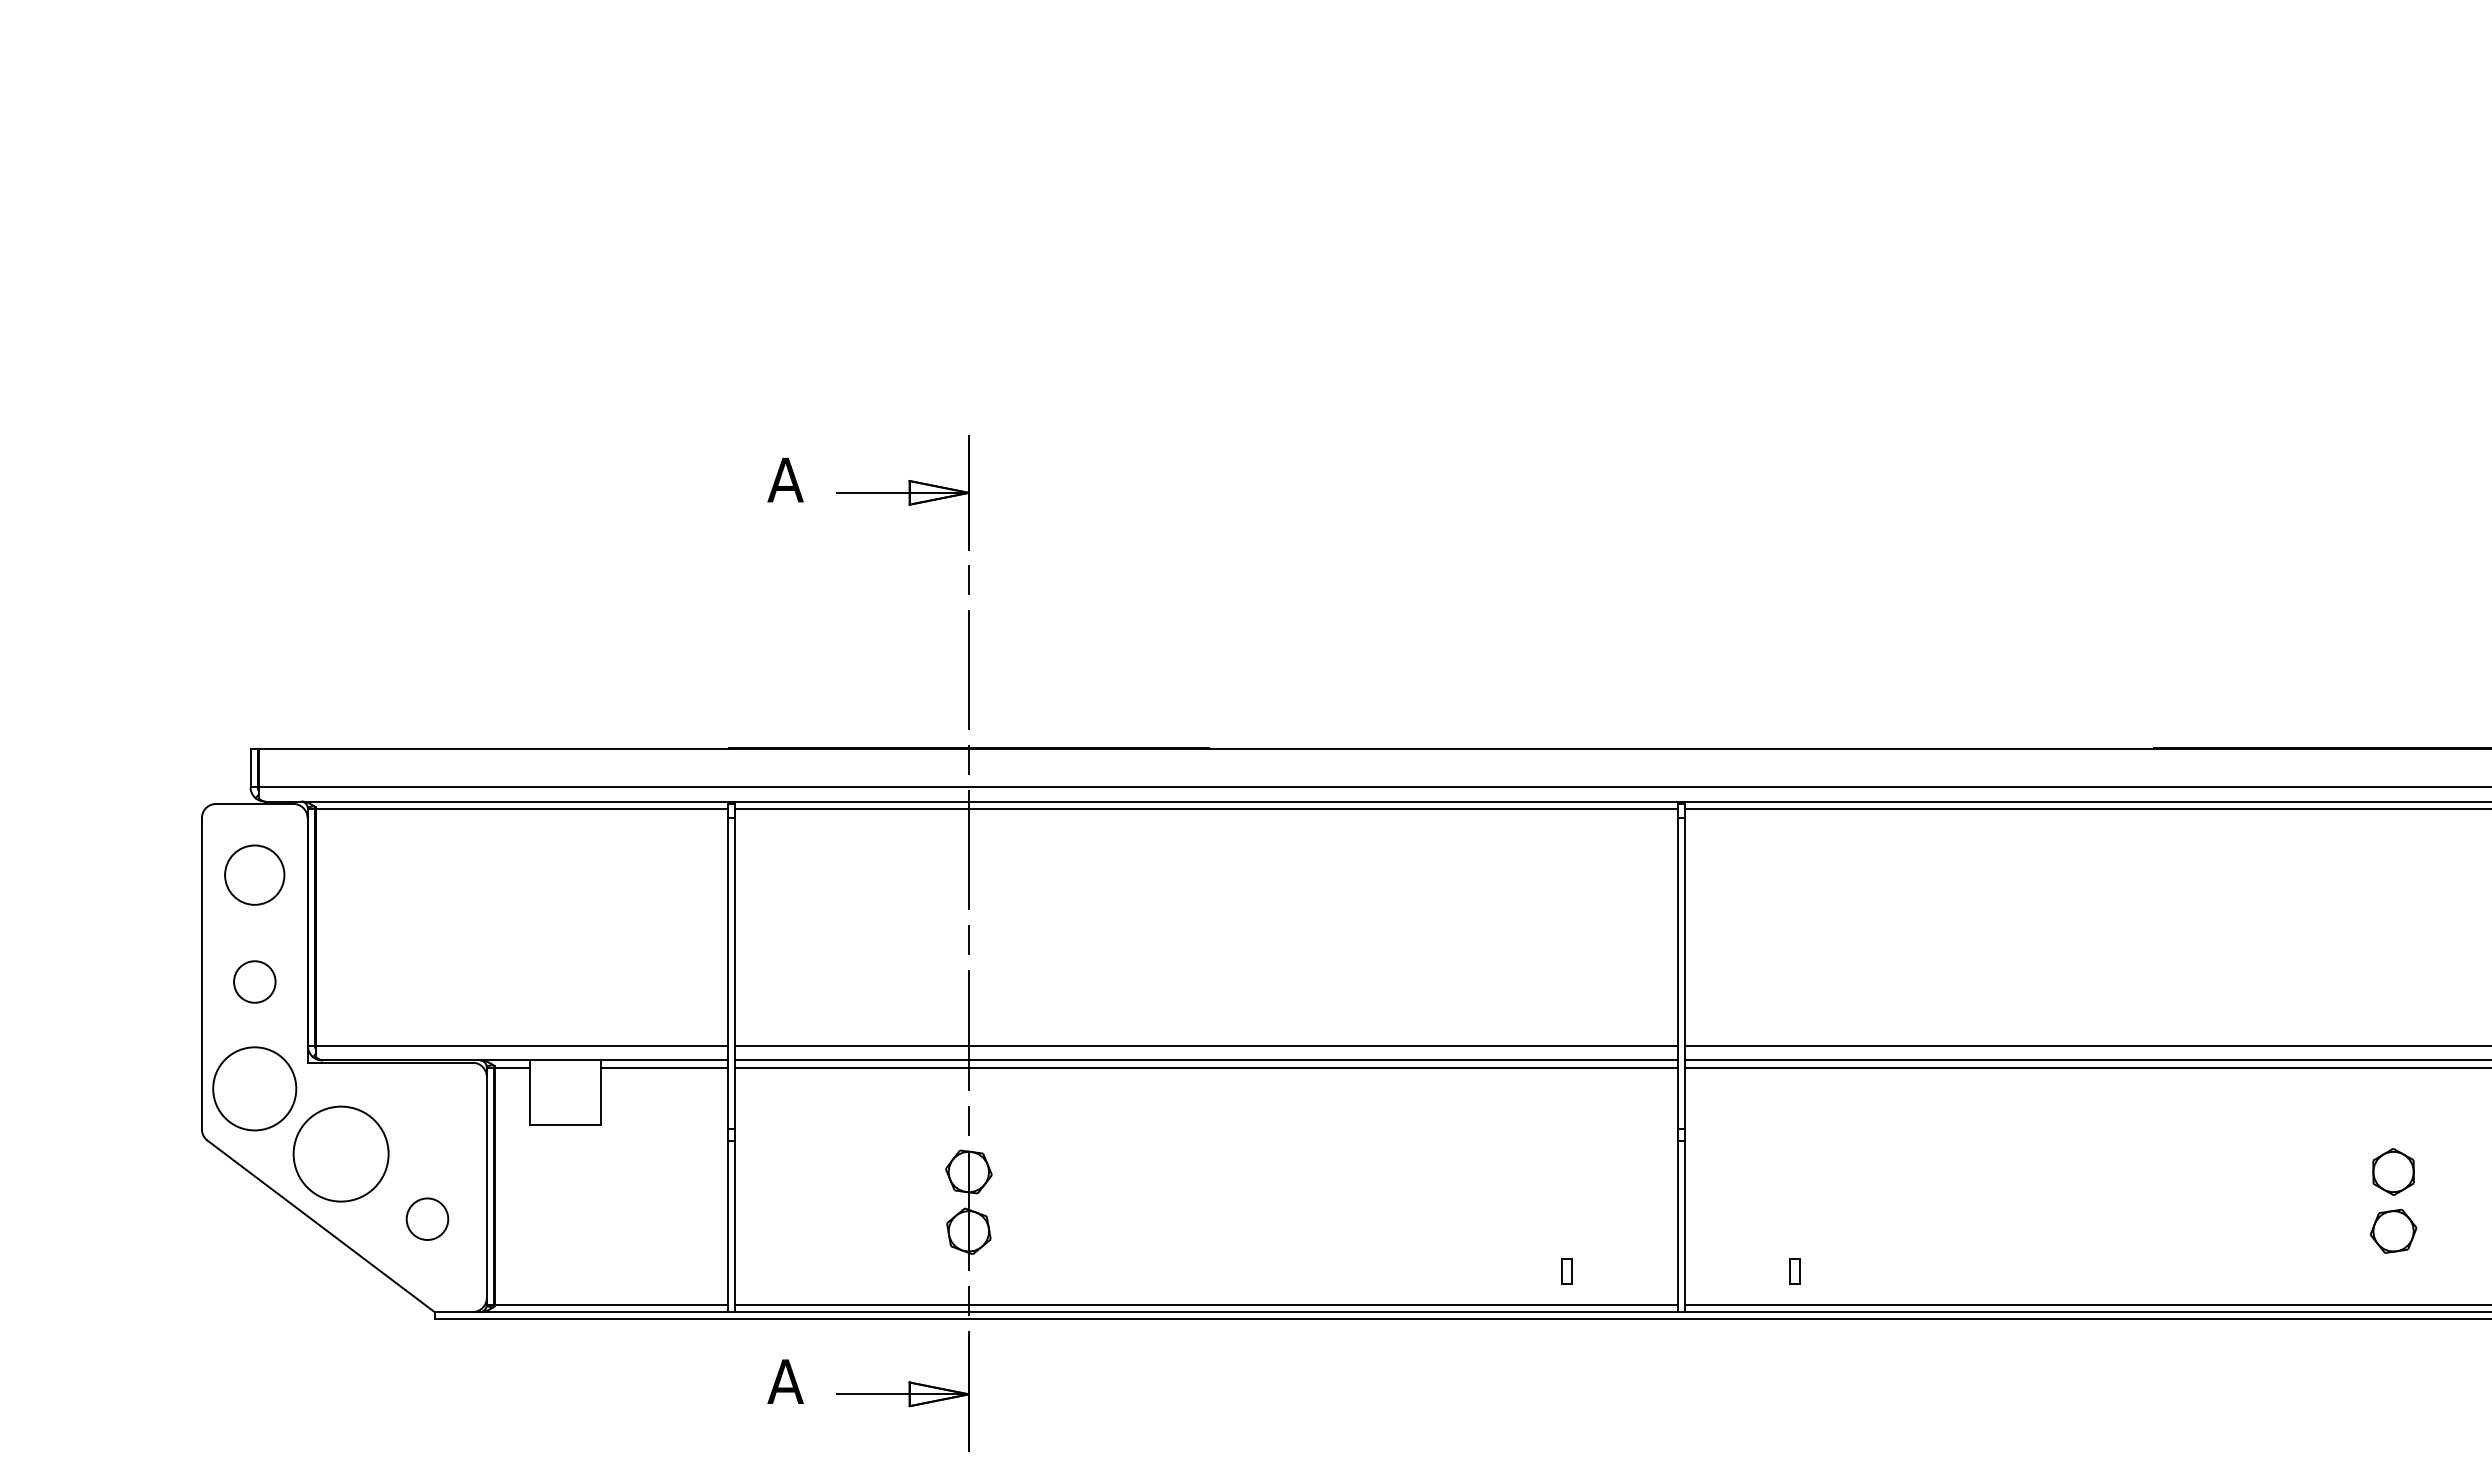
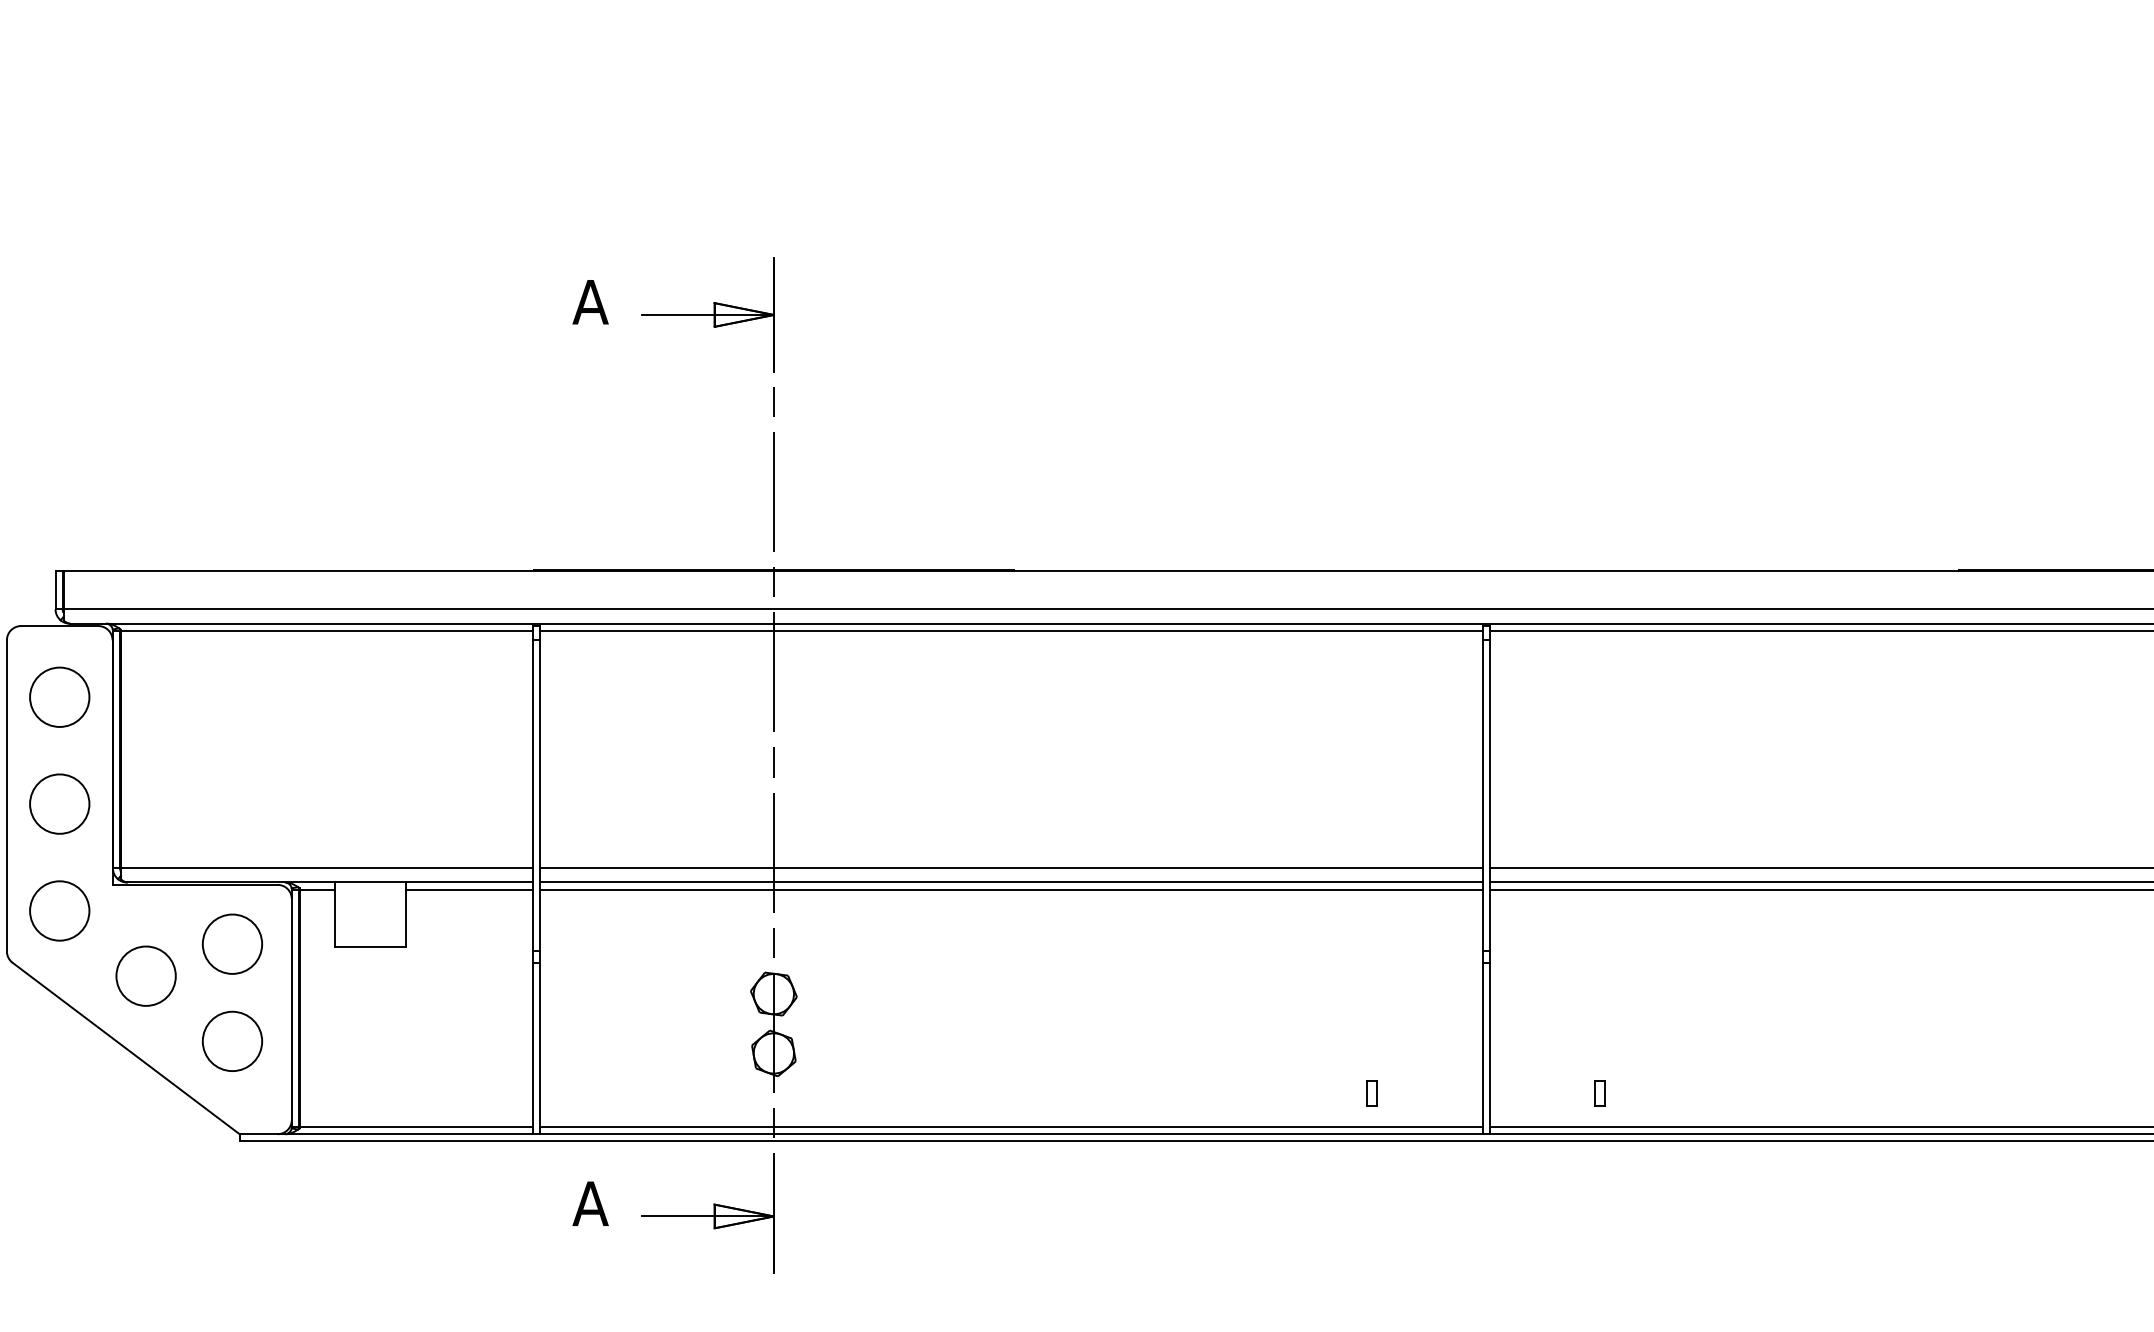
circle: (254, 981) -> (59, 803), size x1.43
circle: (254, 1088) -> (59, 910), size x0.71
circle: (427, 1121) -> (232, 943), added
circle: (340, 1153) -> (145, 975), size x0.62
circle: (427, 1218) -> (232, 1040), size x1.43

